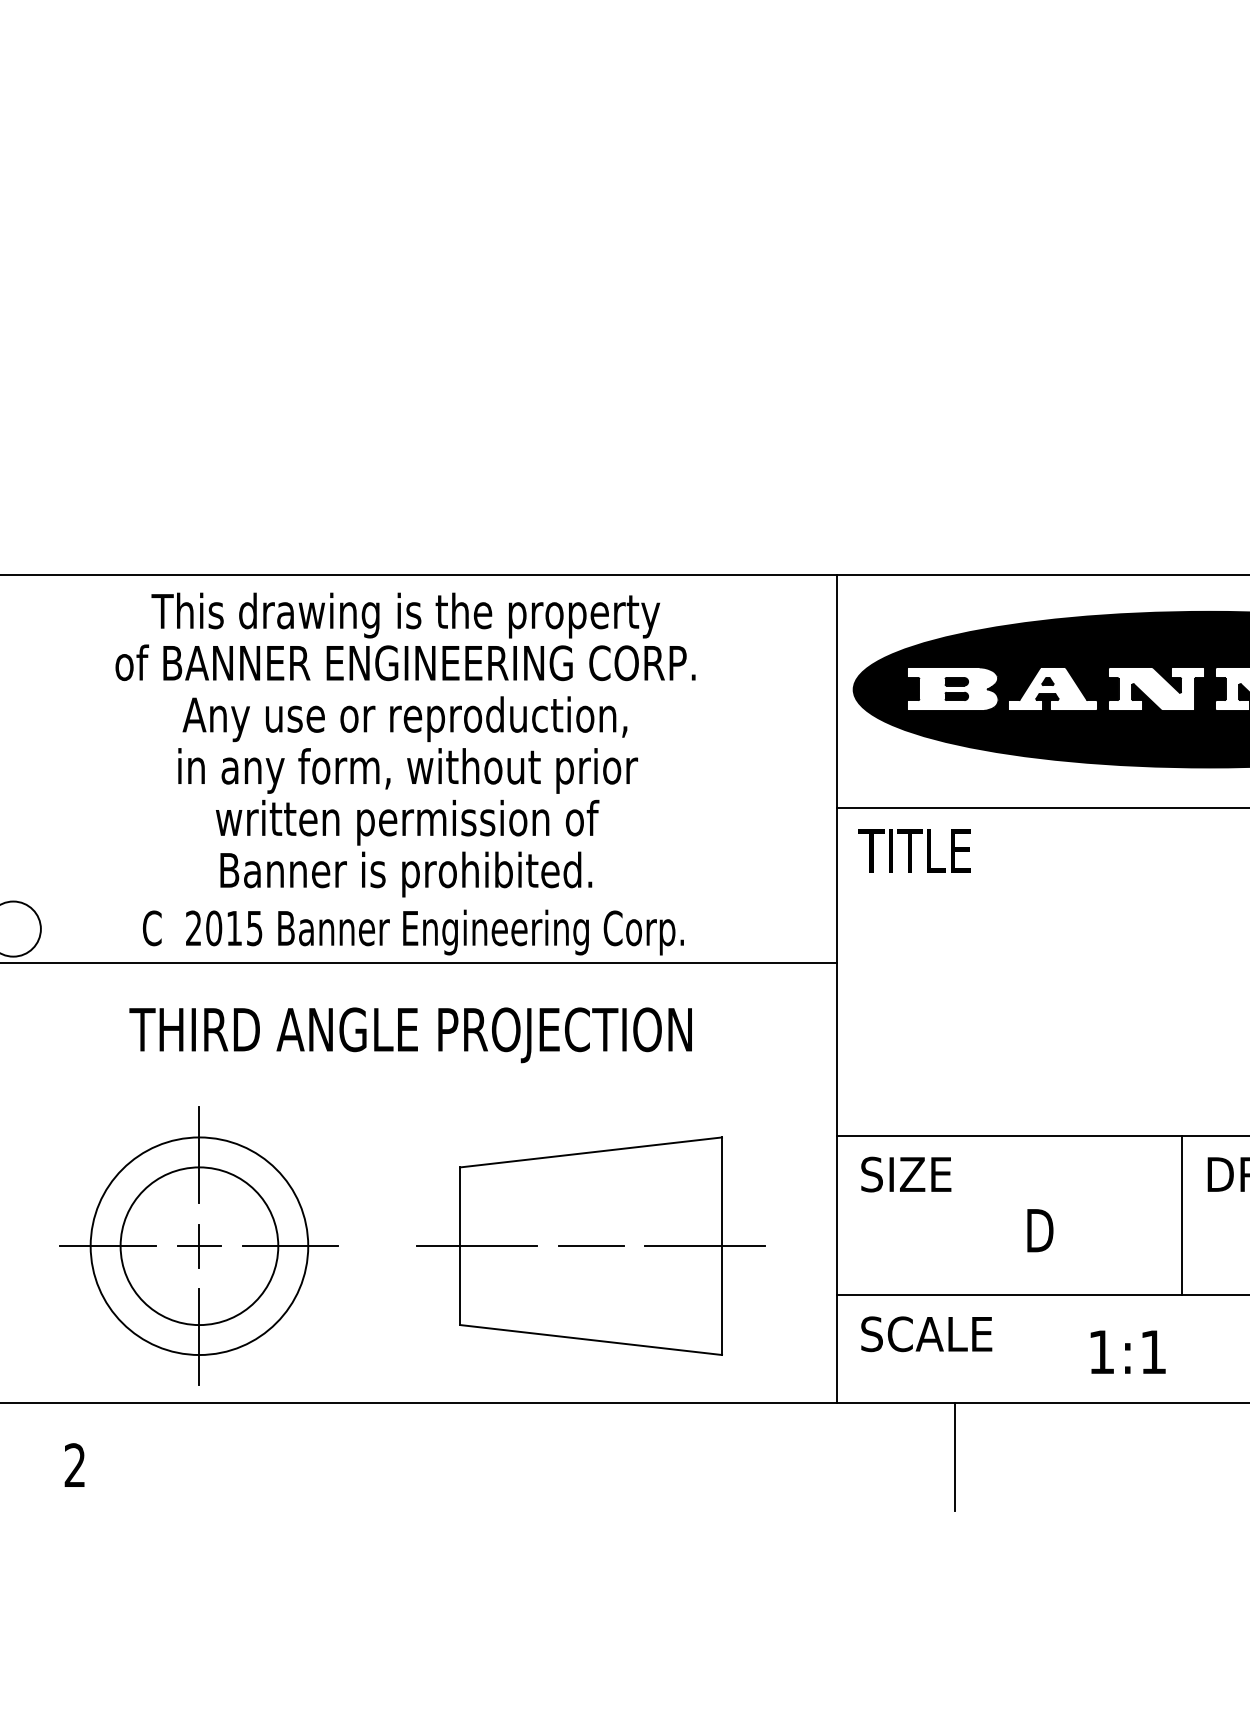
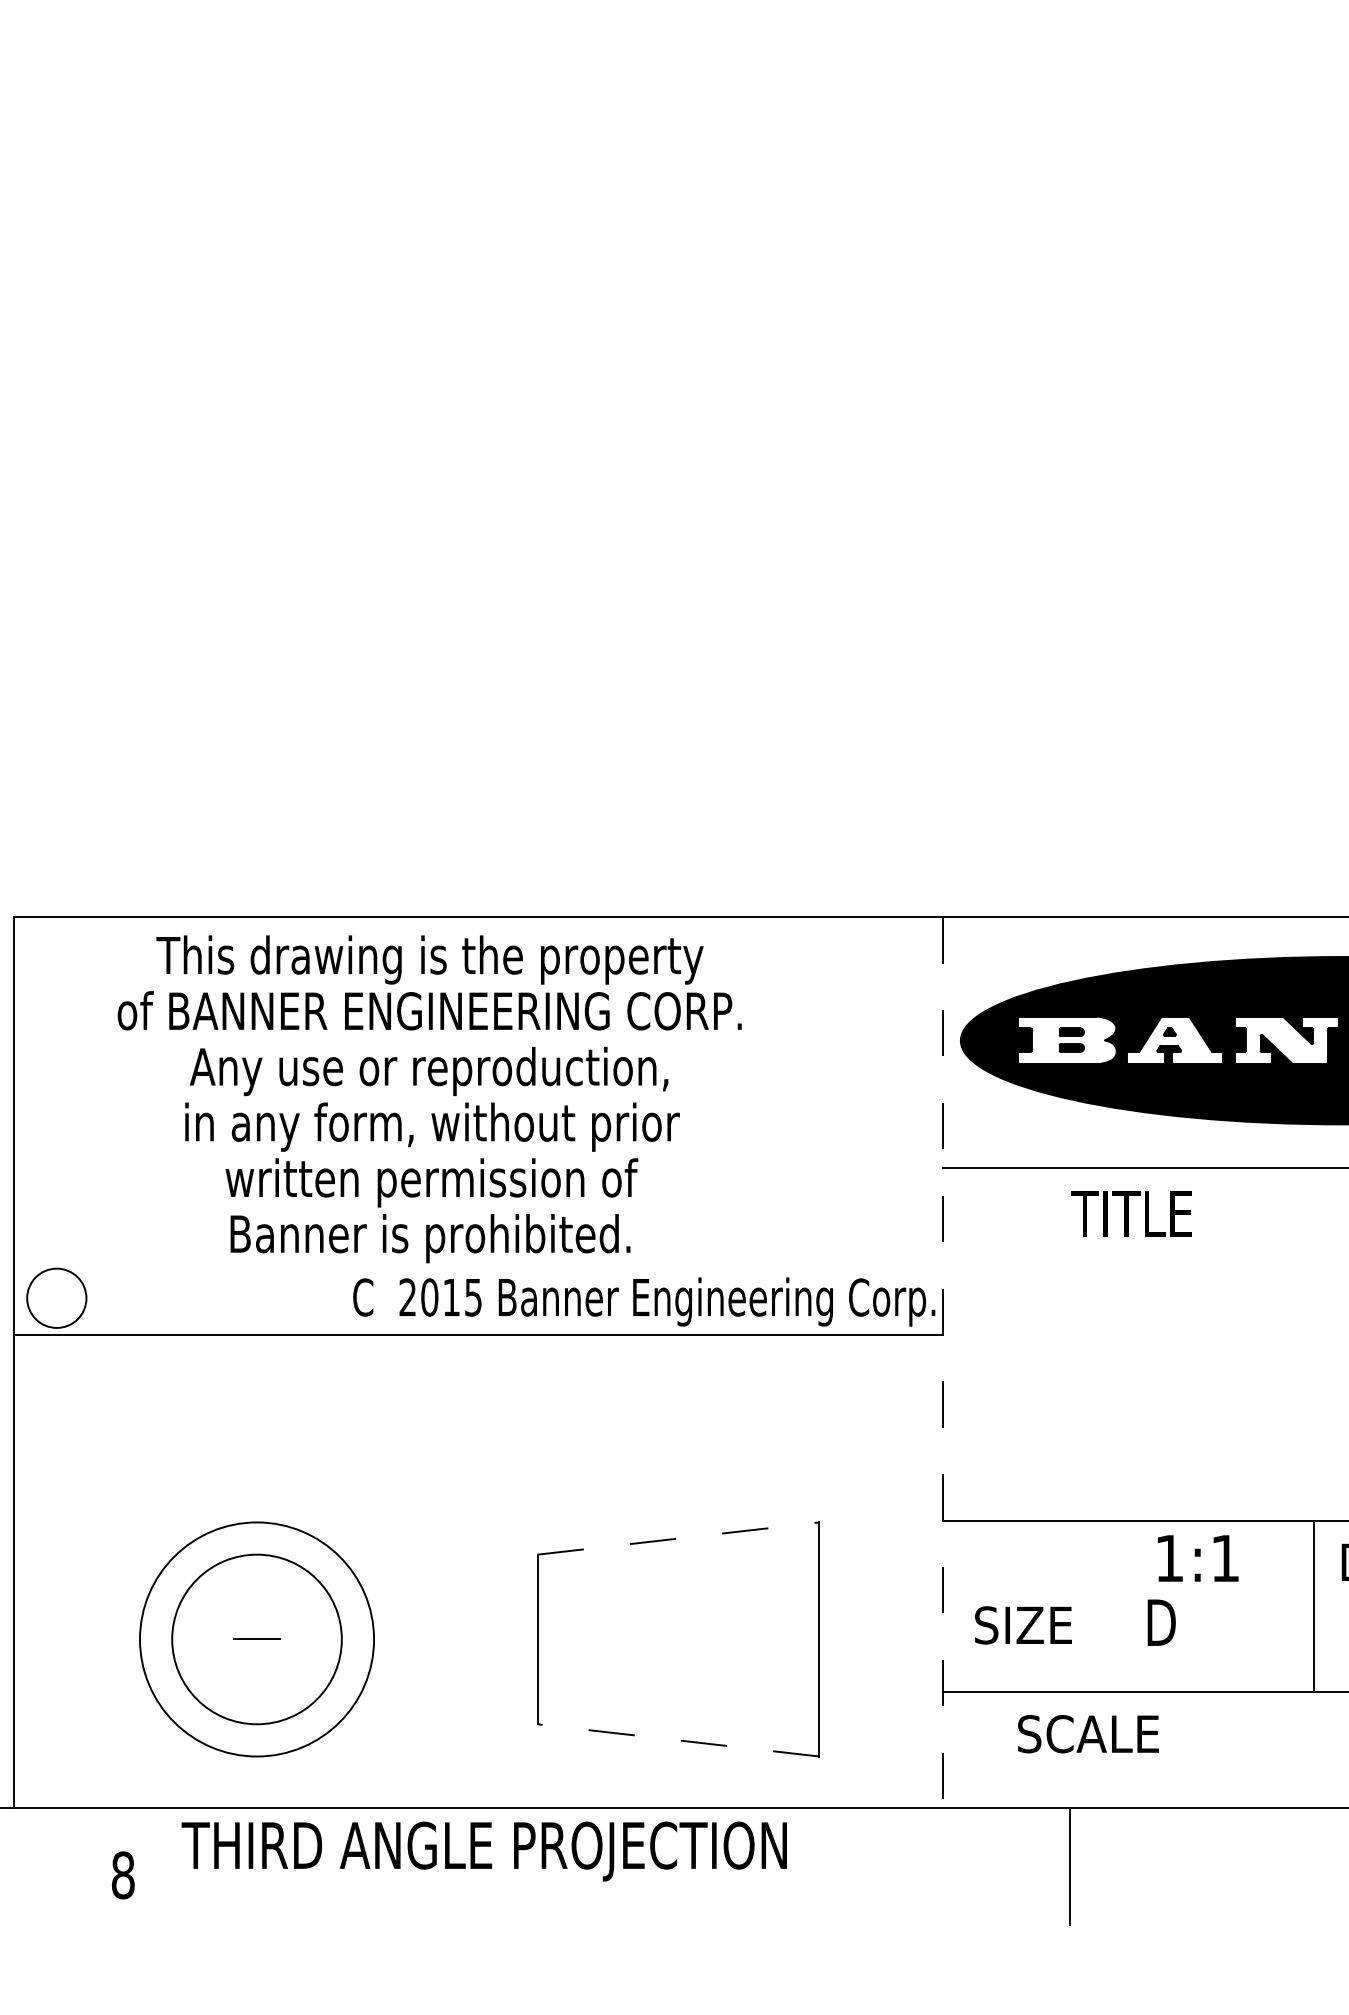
text: (405, 745) -> (429, 1099), moved
text: (914, 850) -> (1131, 1213), moved
text: (413, 932) -> (644, 1301), moved
line: (836, 988) -> (942, 1362), solid -> dashed
text: (409, 1035) -> (483, 1851), moved
line: (591, 1152) -> (678, 1538), solid -> dashed
line: (199, 1155) -> (257, 1541), removed
text: (906, 1174) -> (1023, 1625), moved
line: (107, 1246) -> (158, 1639), removed
line: (199, 1246) -> (257, 1639), removed
line: (290, 1246) -> (354, 1639), removed
line: (476, 1246) -> (555, 1639), removed
line: (591, 1246) -> (678, 1639), removed
line: (704, 1246) -> (800, 1639), removed
text: (926, 1334) -> (1088, 1734), moved
line: (199, 1337) -> (257, 1737), removed
line: (591, 1340) -> (678, 1740), solid -> dashed
text: (1128, 1352) -> (1198, 1558), moved
text: (74, 1465) -> (122, 1875), 2 -> 8

